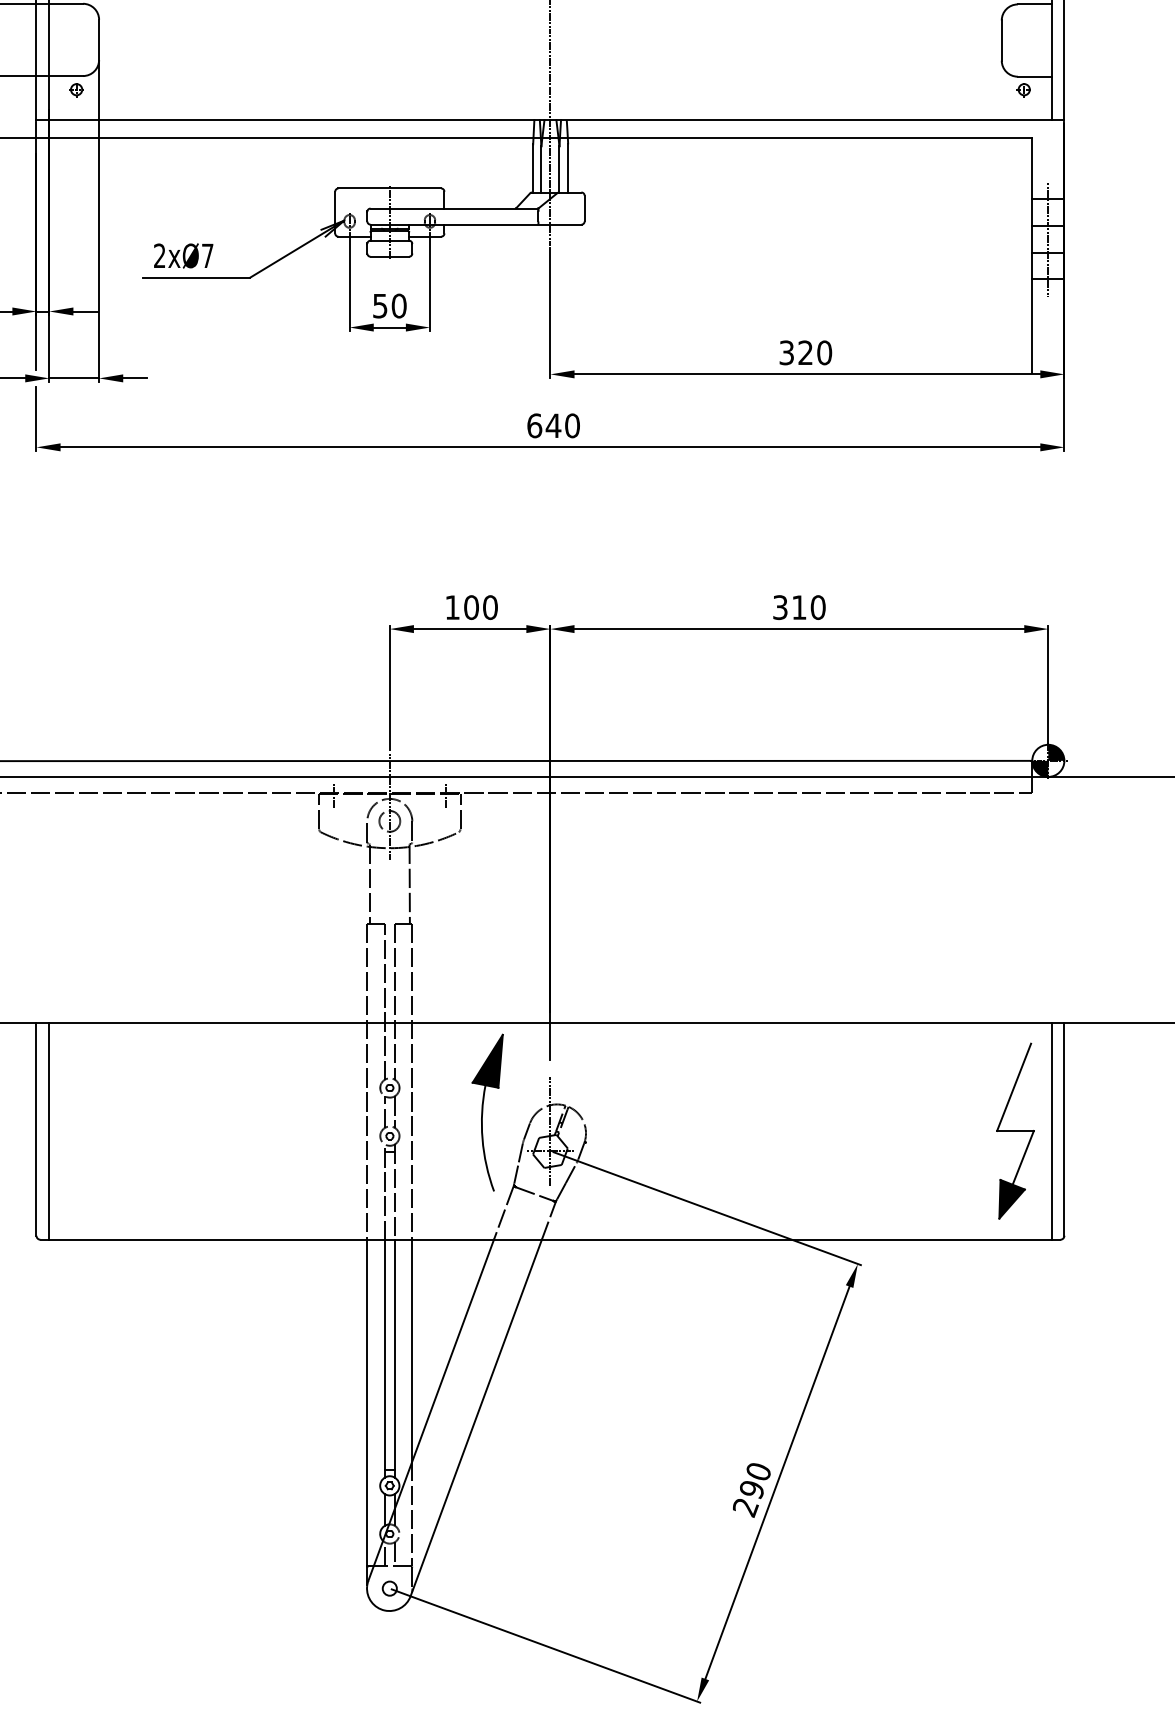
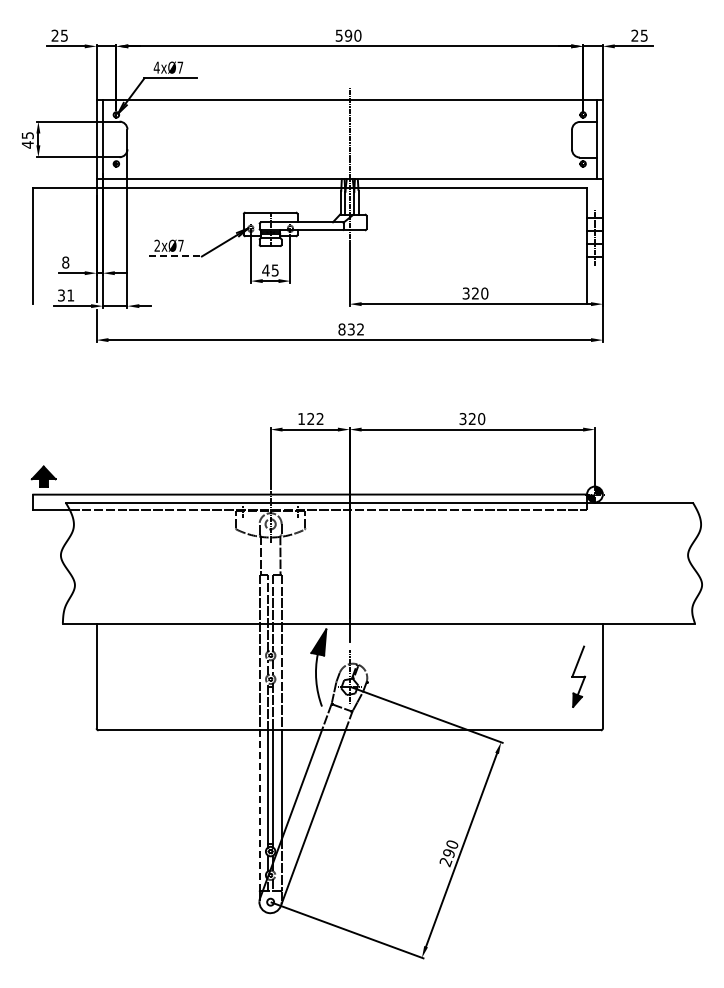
line: (196, 277) -> (175, 256), solid -> dashed
text: (389, 306) -> (270, 270), 50 -> 45
text: (553, 425) -> (351, 329), 640 -> 832
text: (797, 606) -> (471, 418), 310 -> 320
text: (480, 608) -> (315, 419), 100 -> 122
line: (48, 1130) -> (102, 676), removed
part: (1014, 1130) -> (578, 676), size x0.7
line: (1051, 1130) -> (596, 676), removed
line: (367, 1404) -> (259, 811), solid -> dashed

